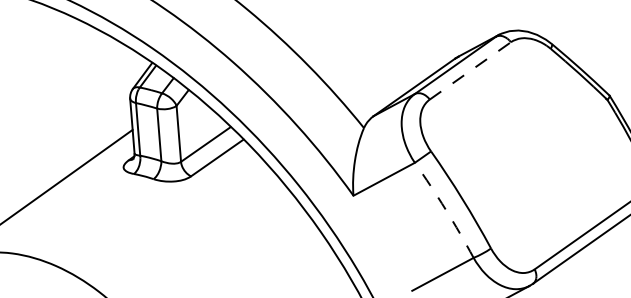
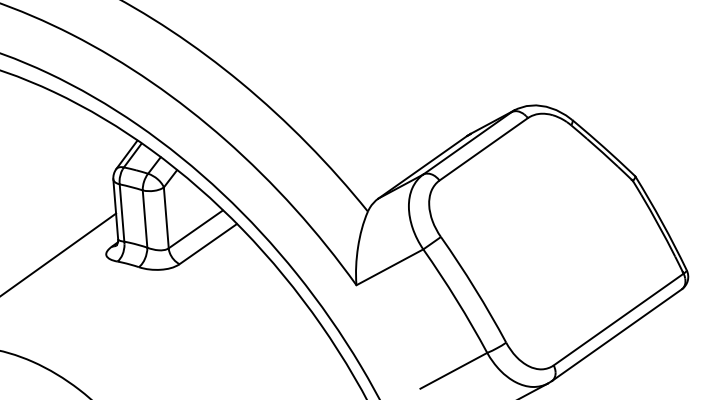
line: (471, 71) -> (484, 149), dashed -> solid
arc: (445, 209) -> (456, 300), dashed -> solid

